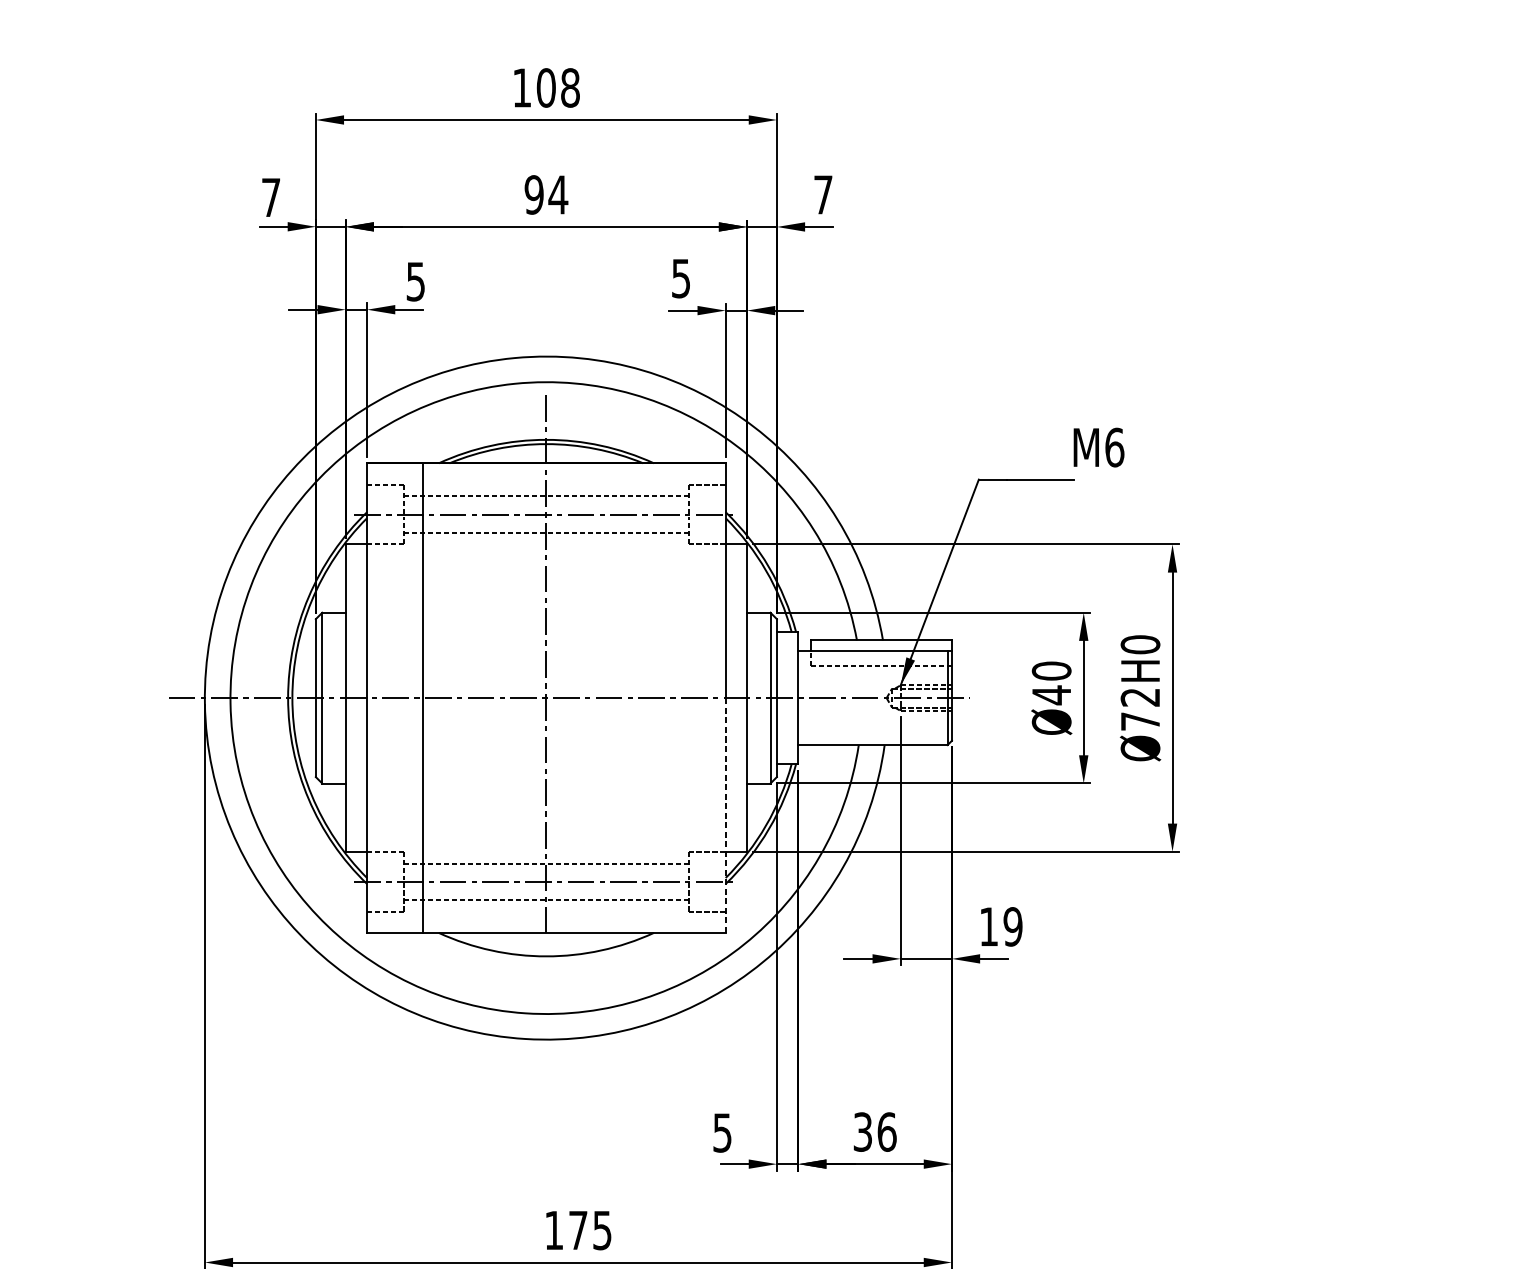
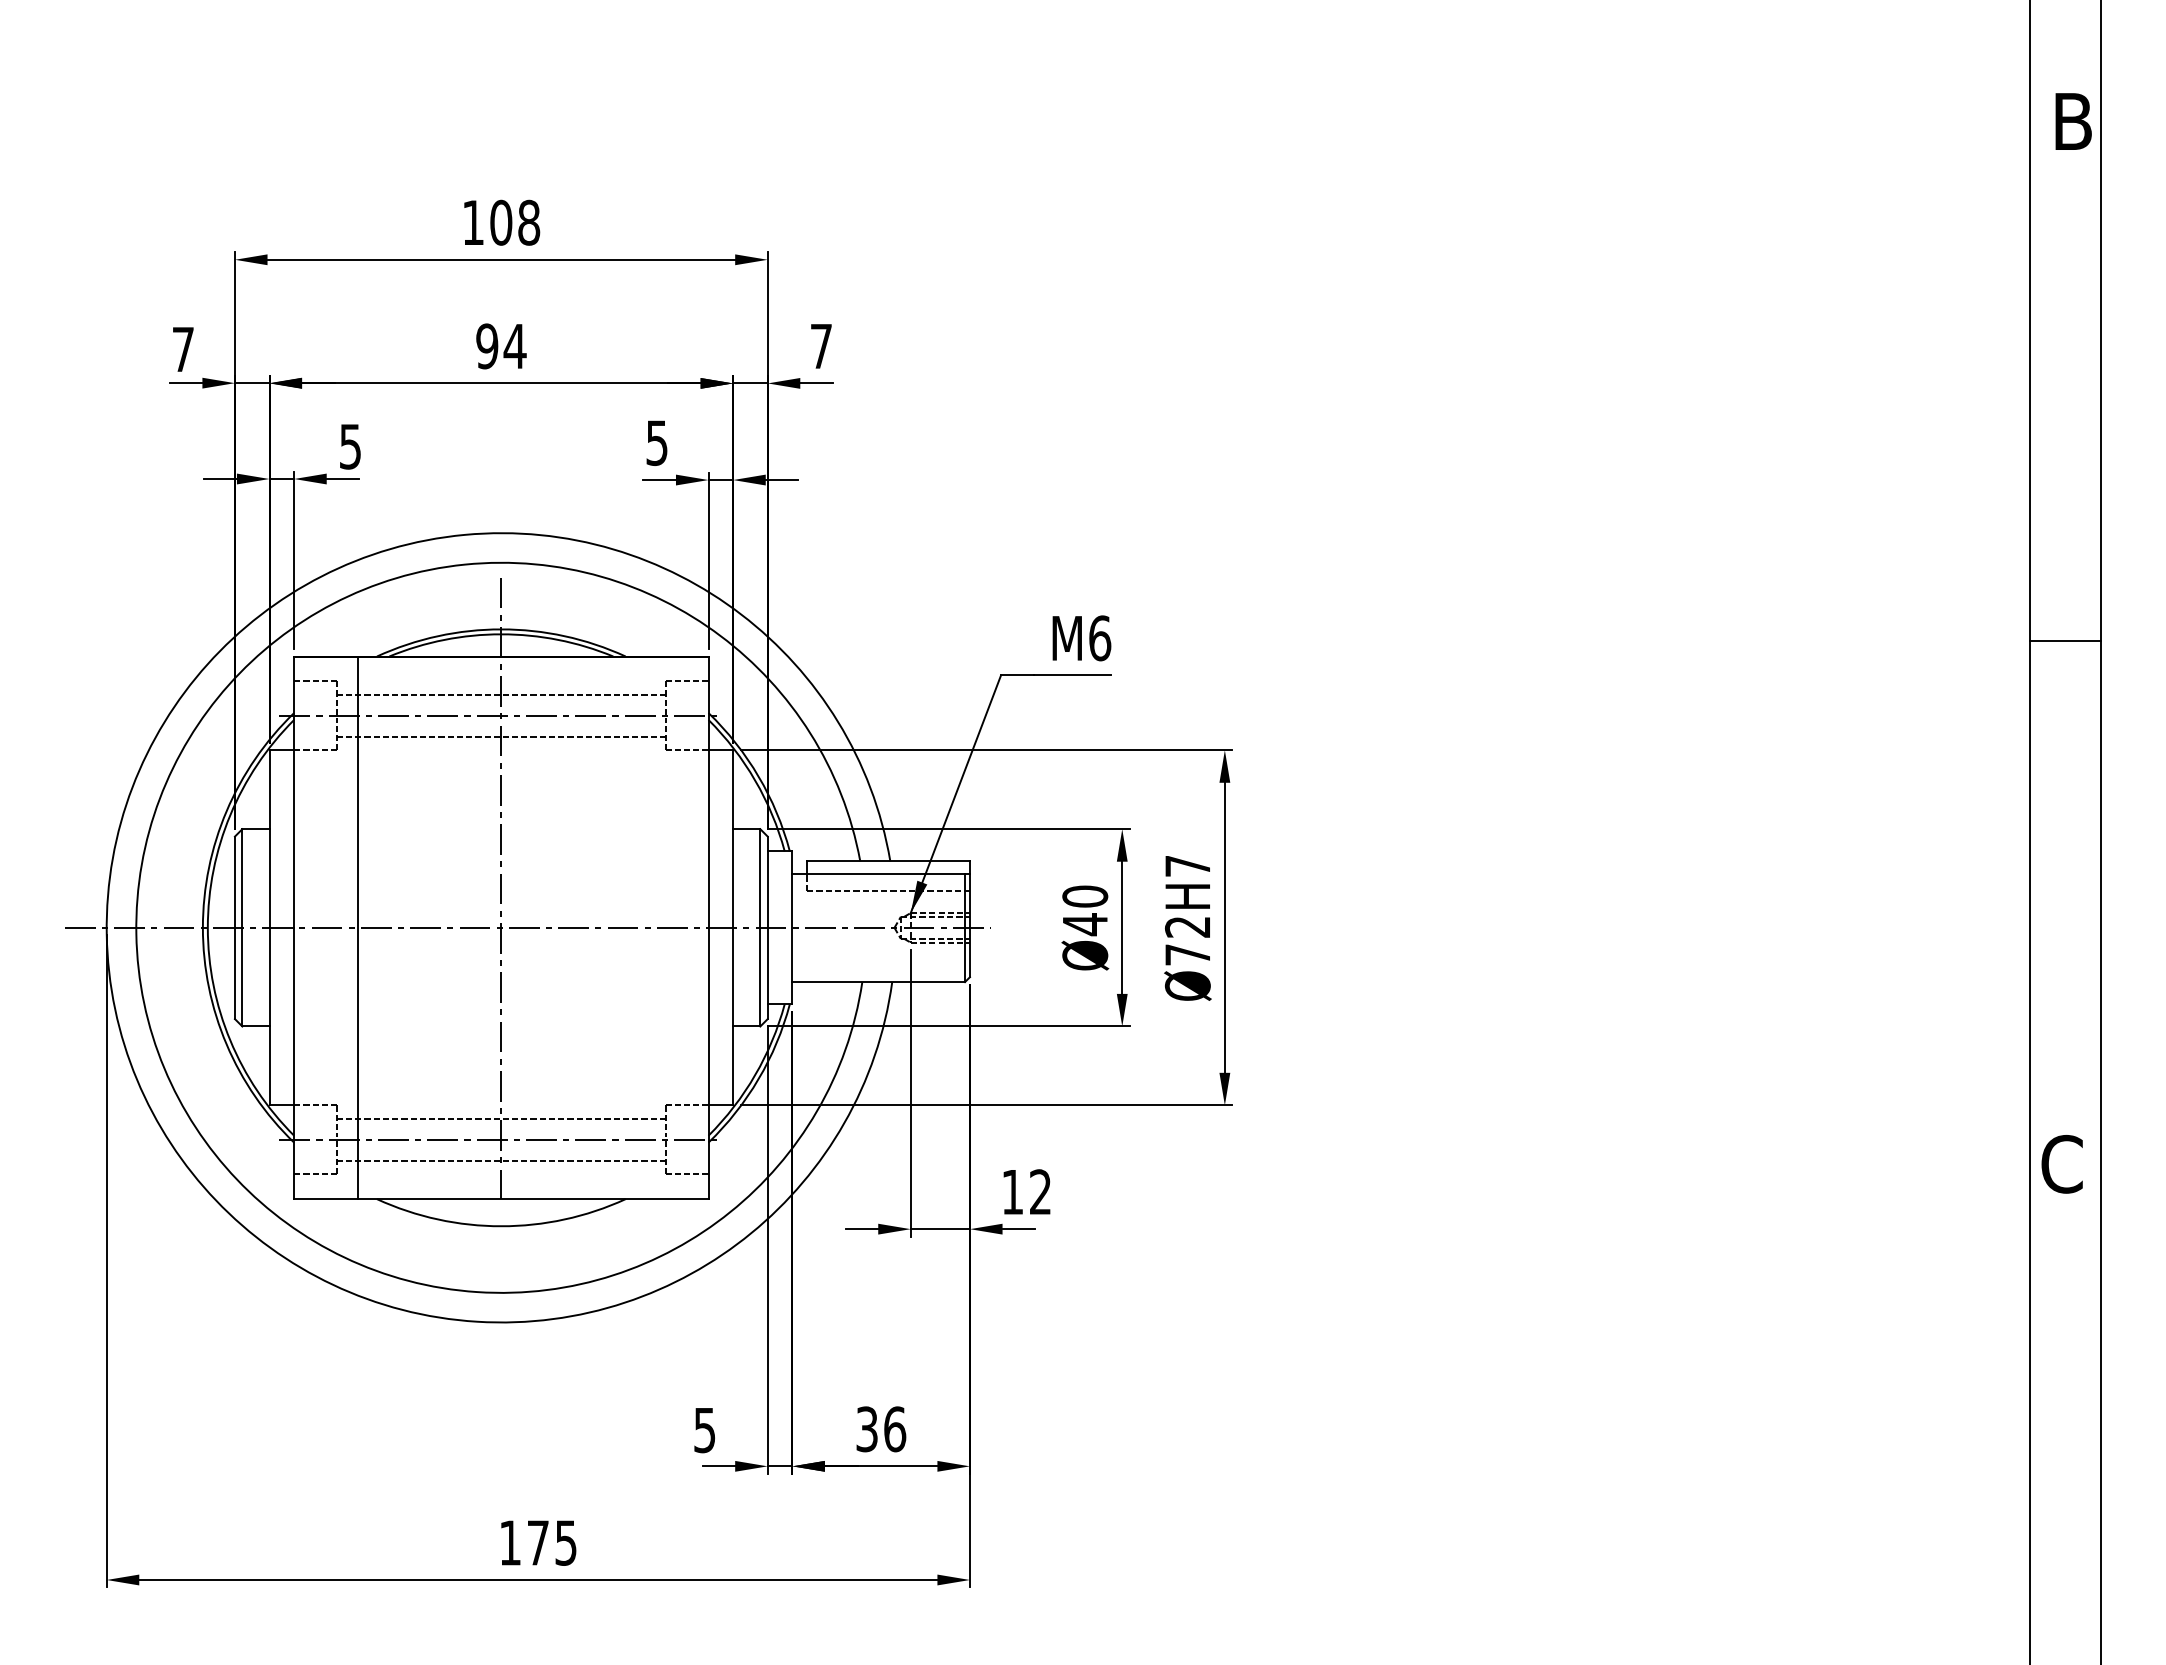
text: (1098, 447) -> (1081, 638), moved
text: (1140, 645) -> (1187, 866), Ø72H0 -> Ø72H7
line: (725, 815) -> (708, 1063), dashed -> solid
text: (1012, 927) -> (1040, 1192), 19 -> 12

